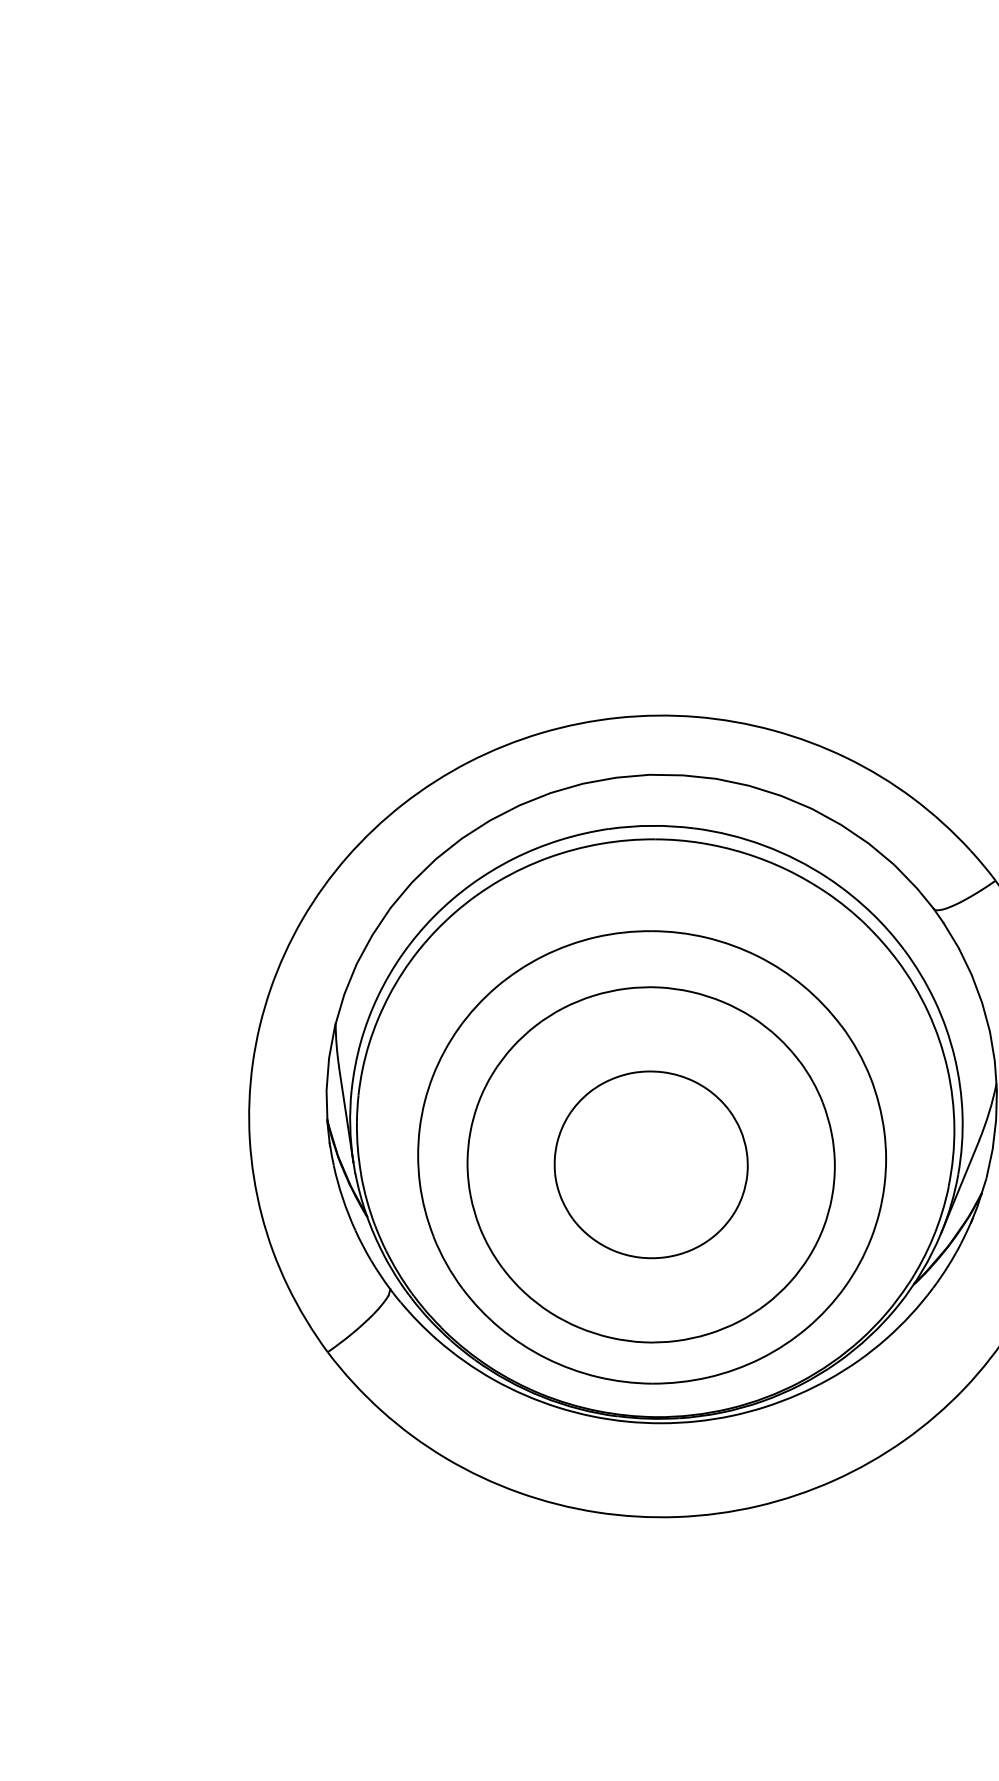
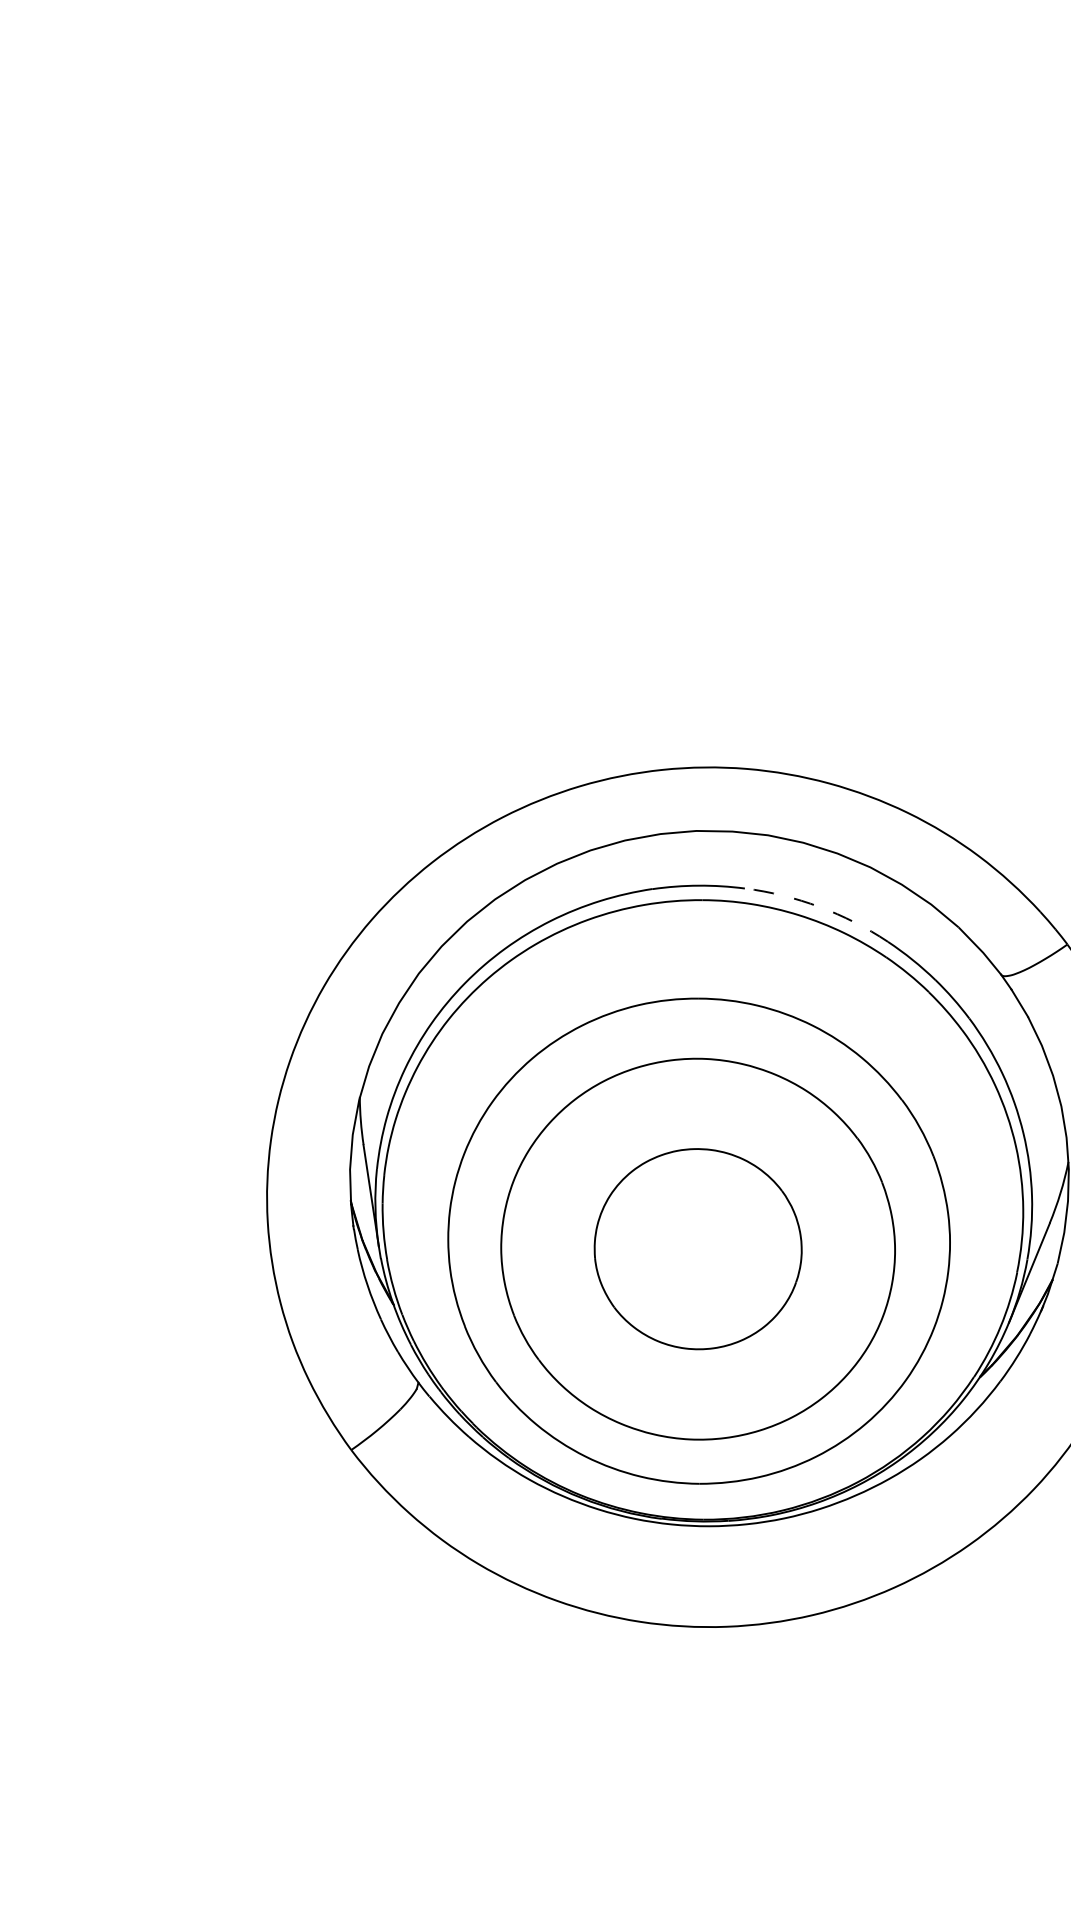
arc: (764, 845) -> (819, 906), solid -> dashed

